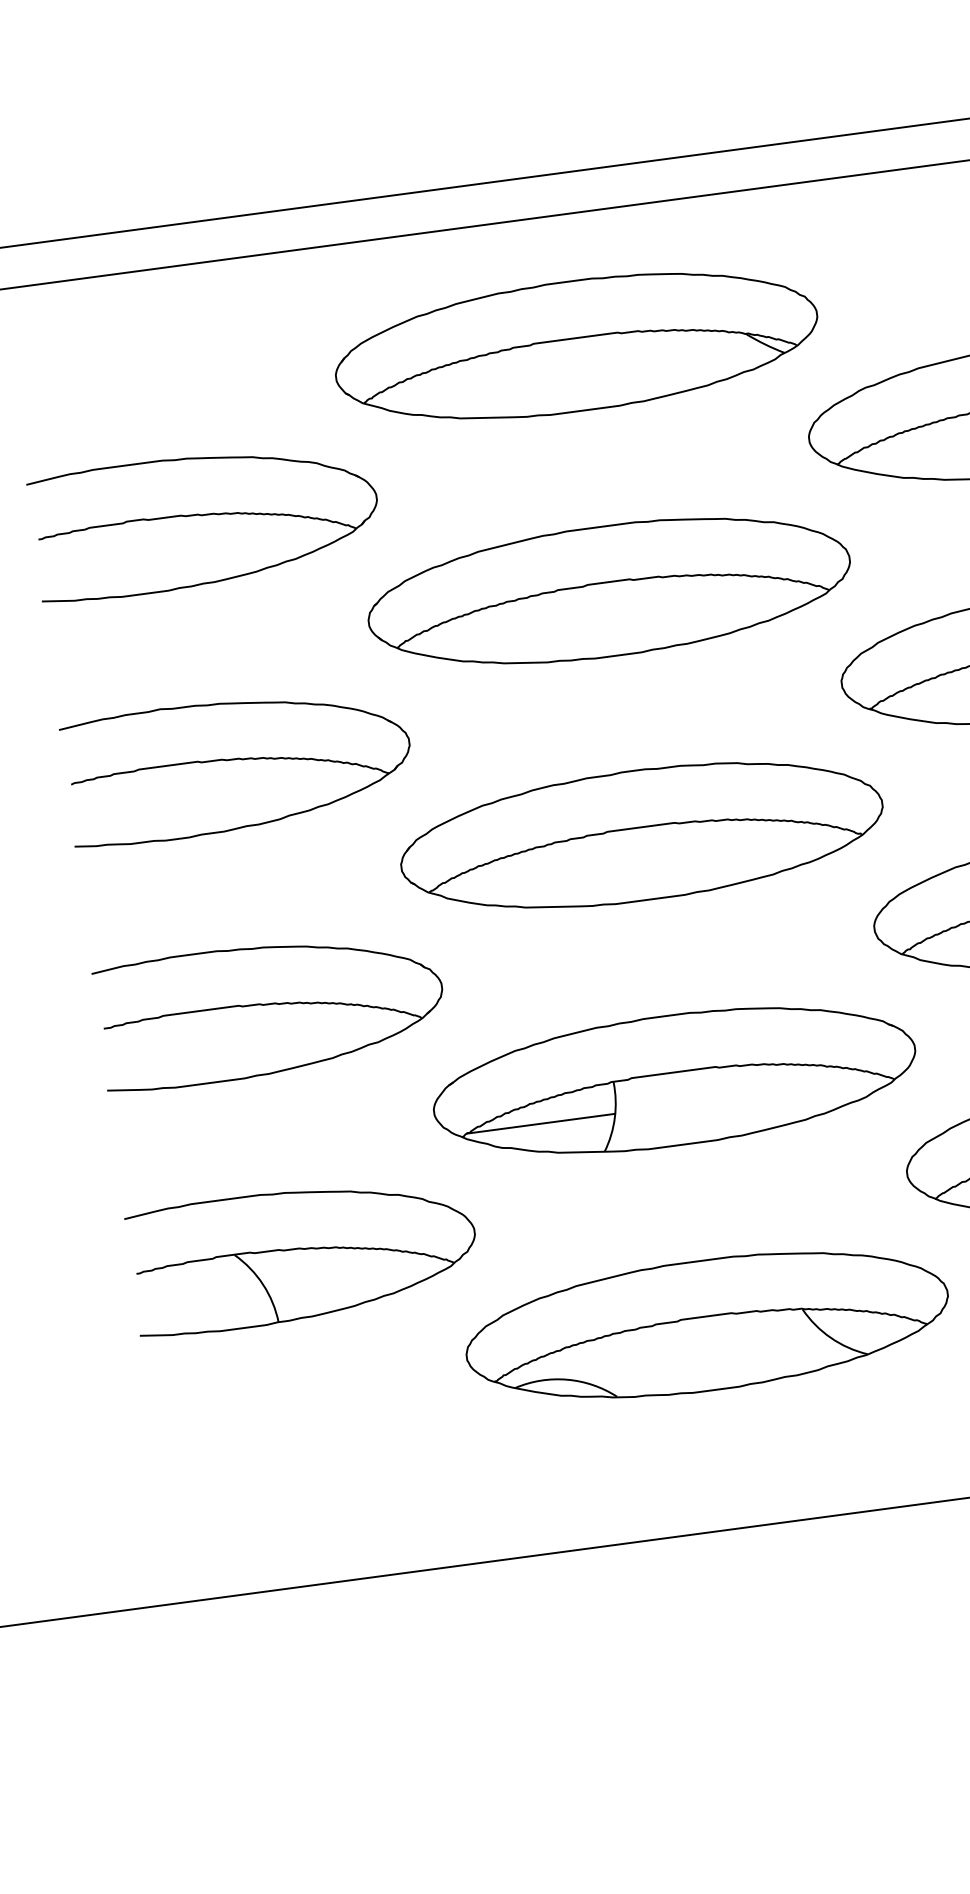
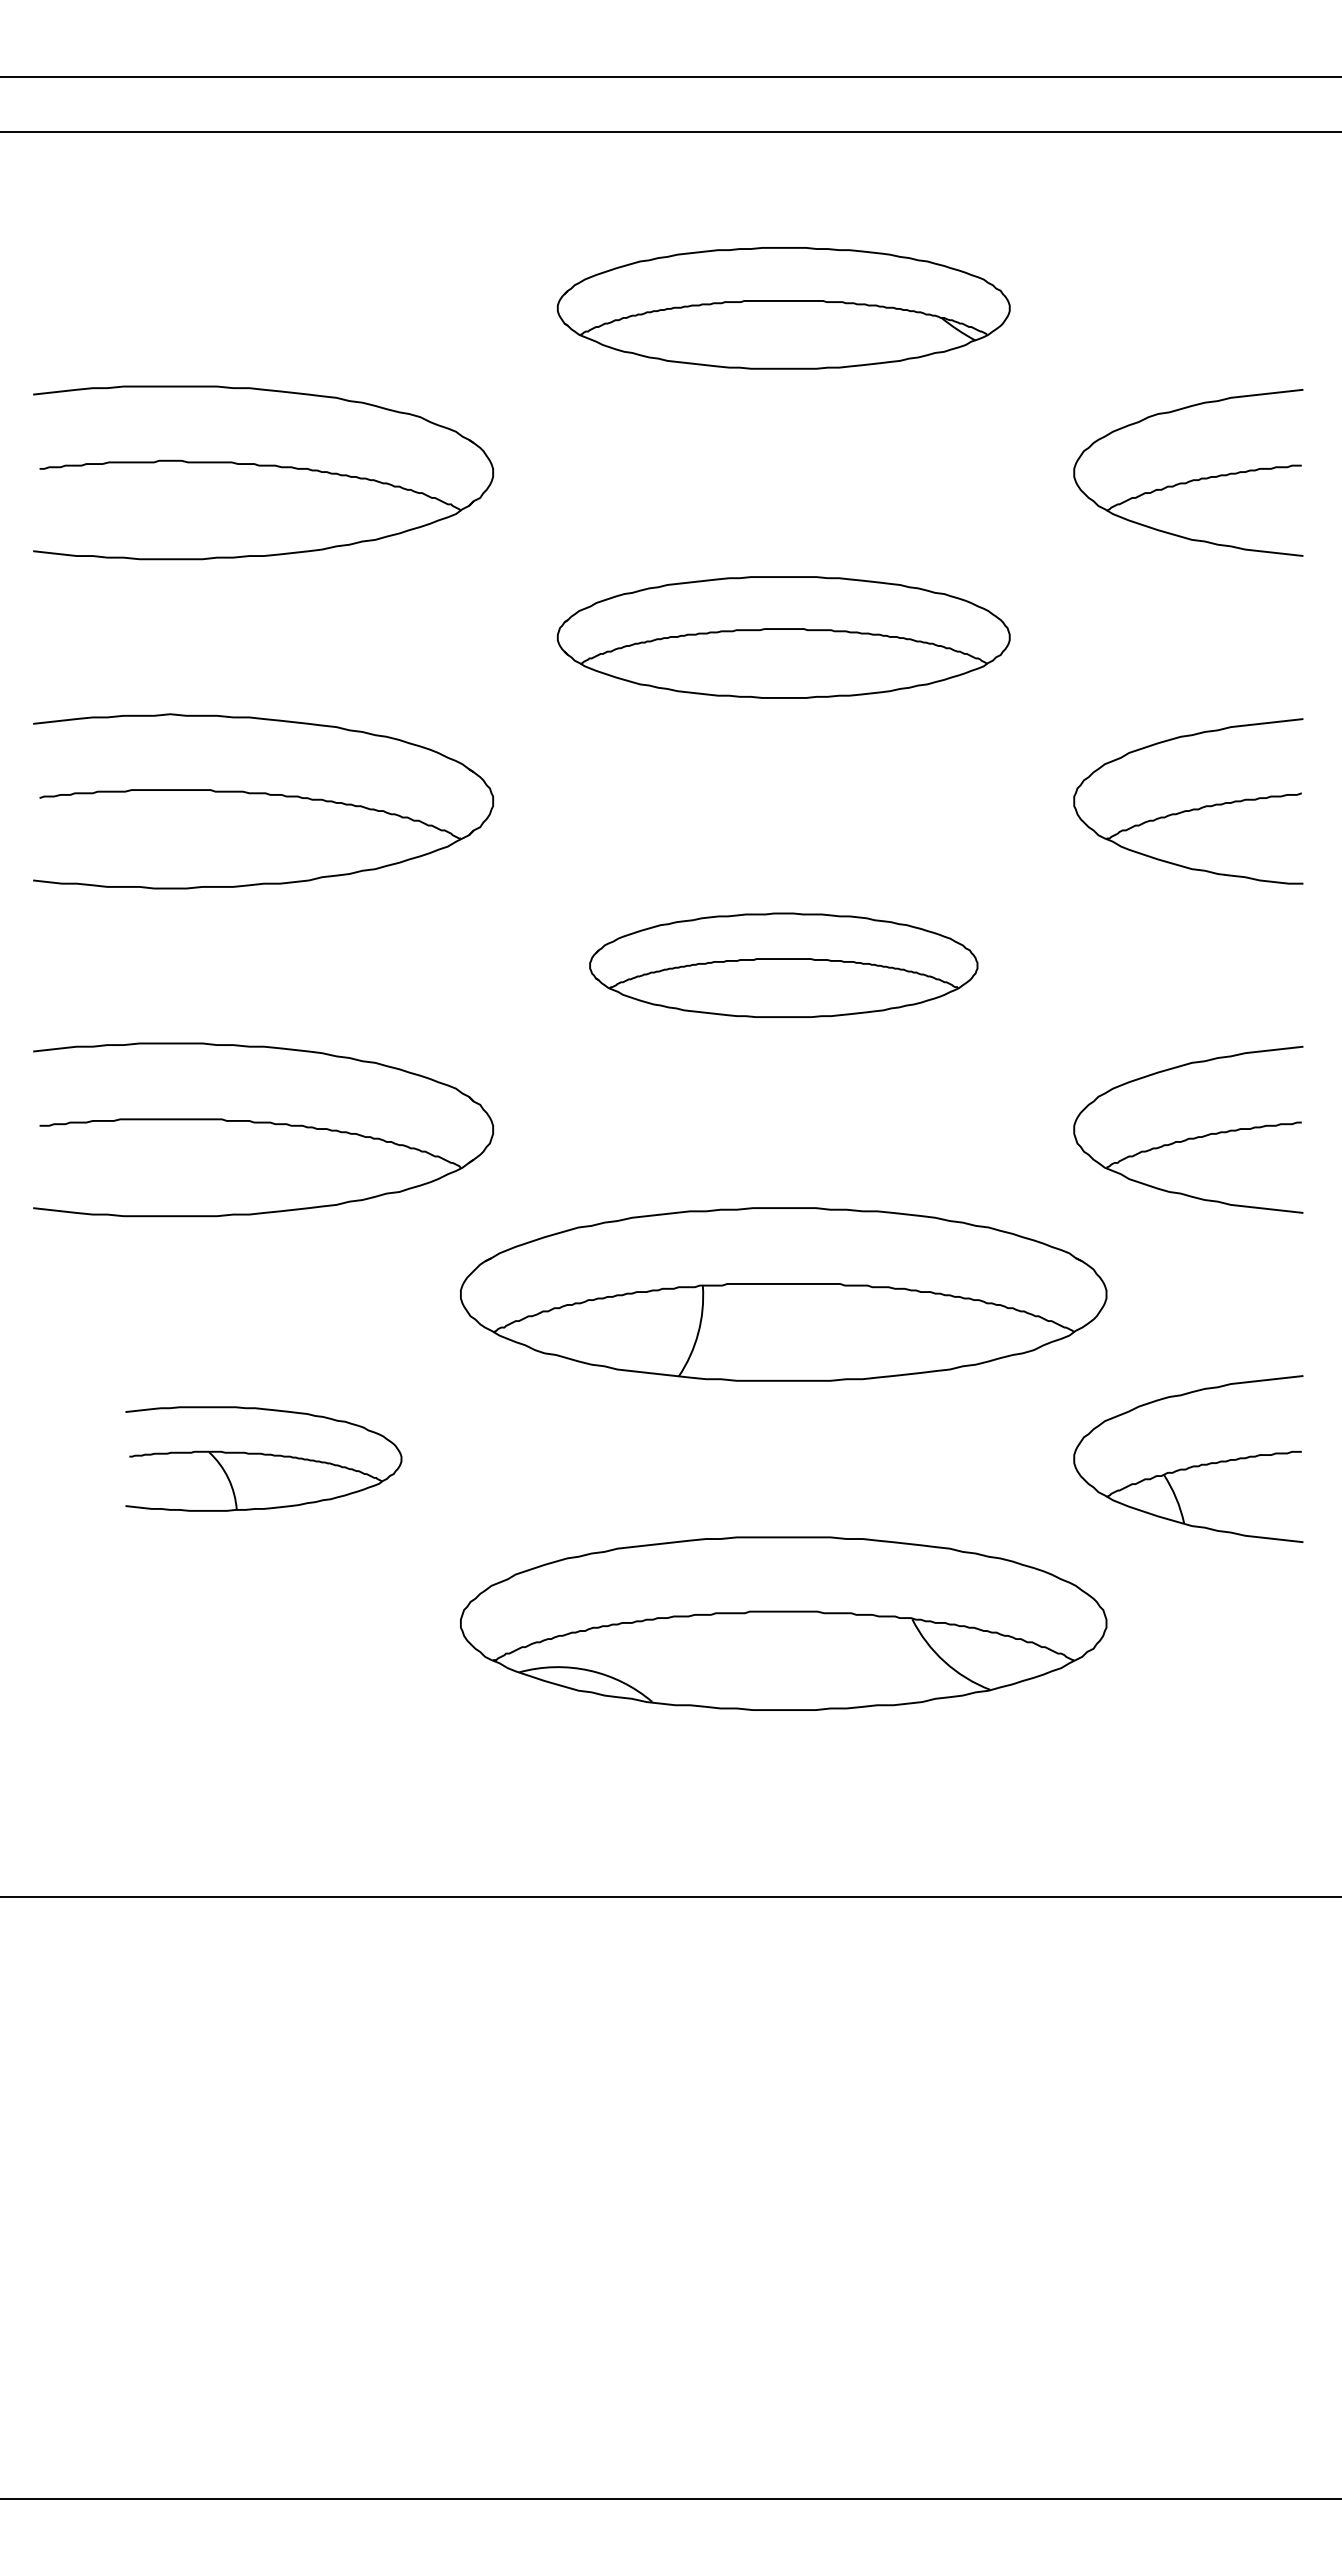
part: (576, 346) -> (783, 308), size x0.7
part: (609, 591) -> (783, 637), size x0.7
part: (641, 835) -> (783, 965), size x0.6
line: (541, 1123) -> (600, 1328), removed
part: (303, 1254) -> (263, 1458), size x0.6

